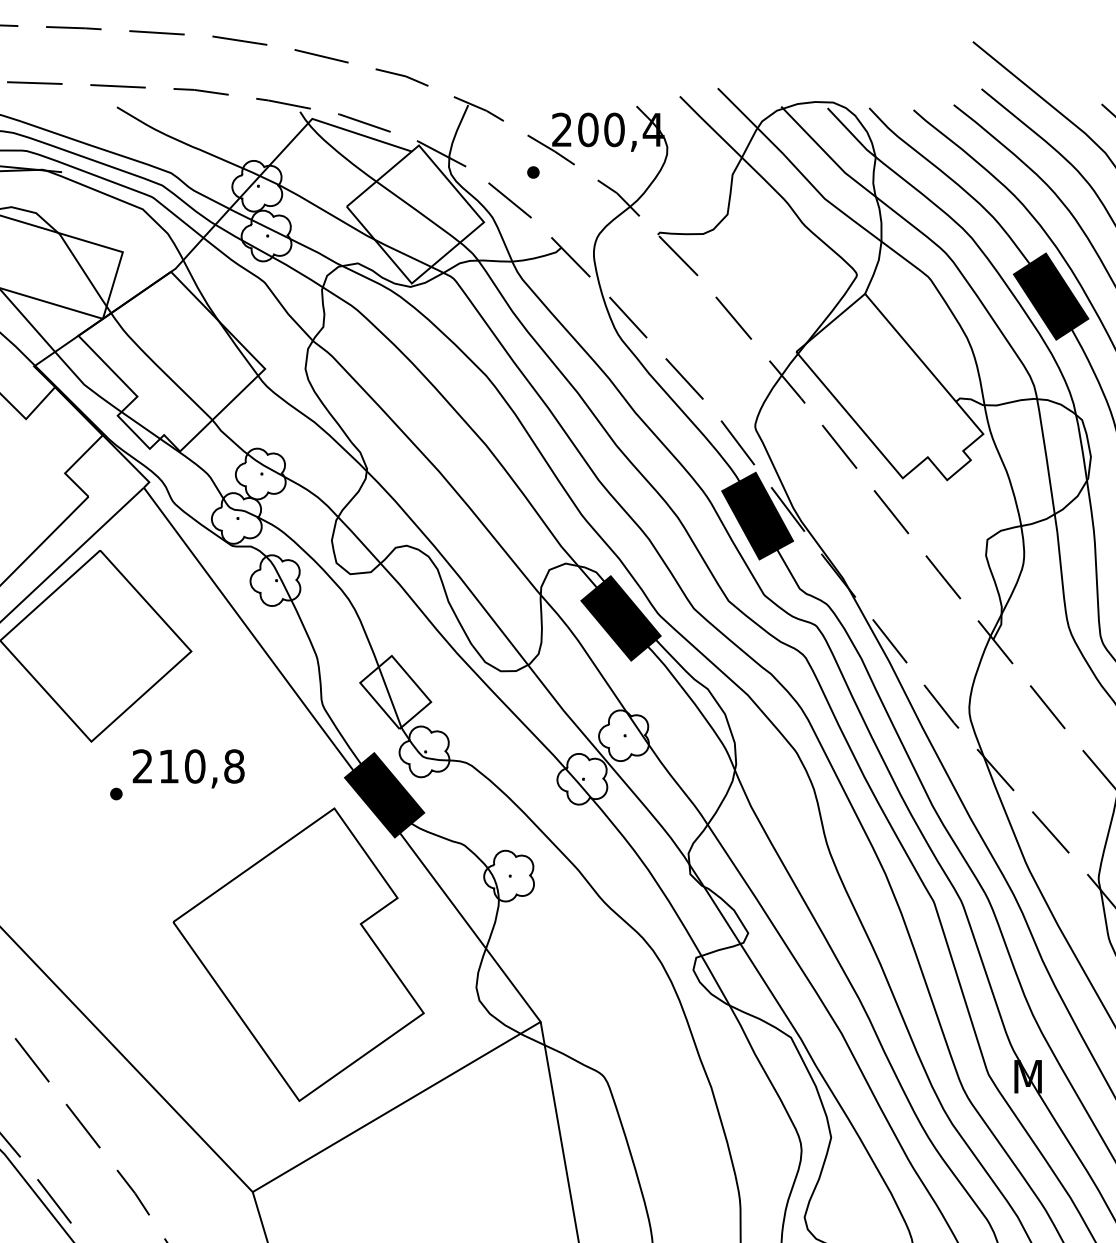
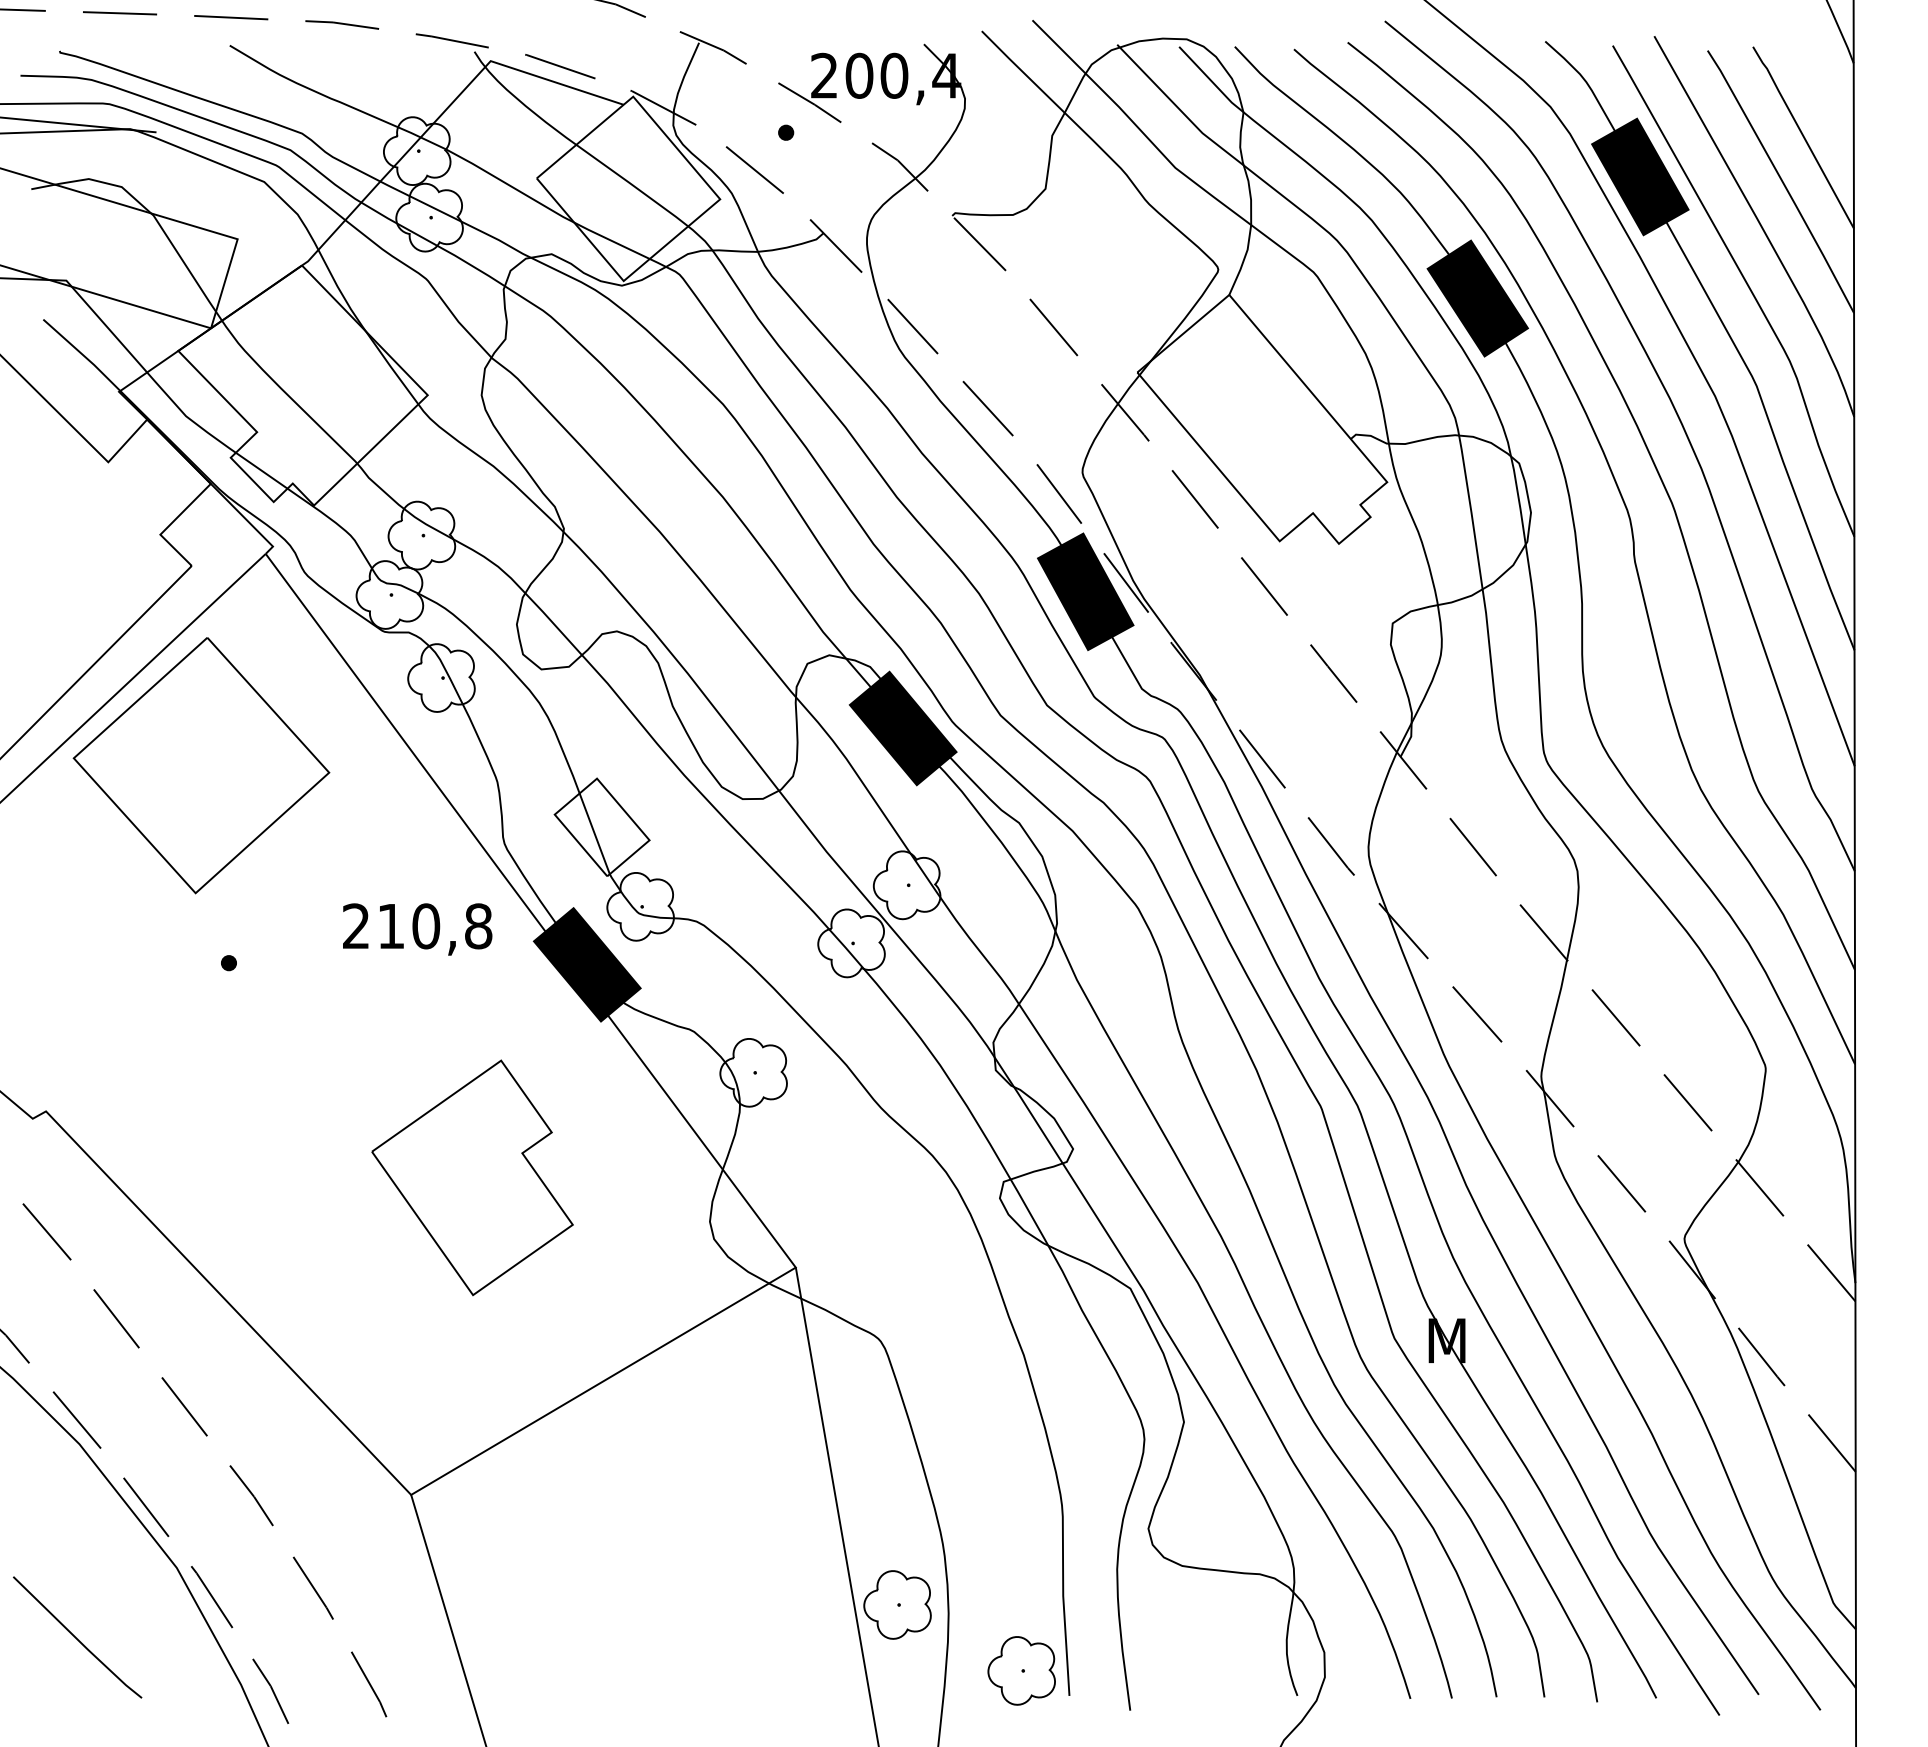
text: (188, 768) -> (417, 929), moved
part: (298, 954) -> (472, 1177), size x0.6

